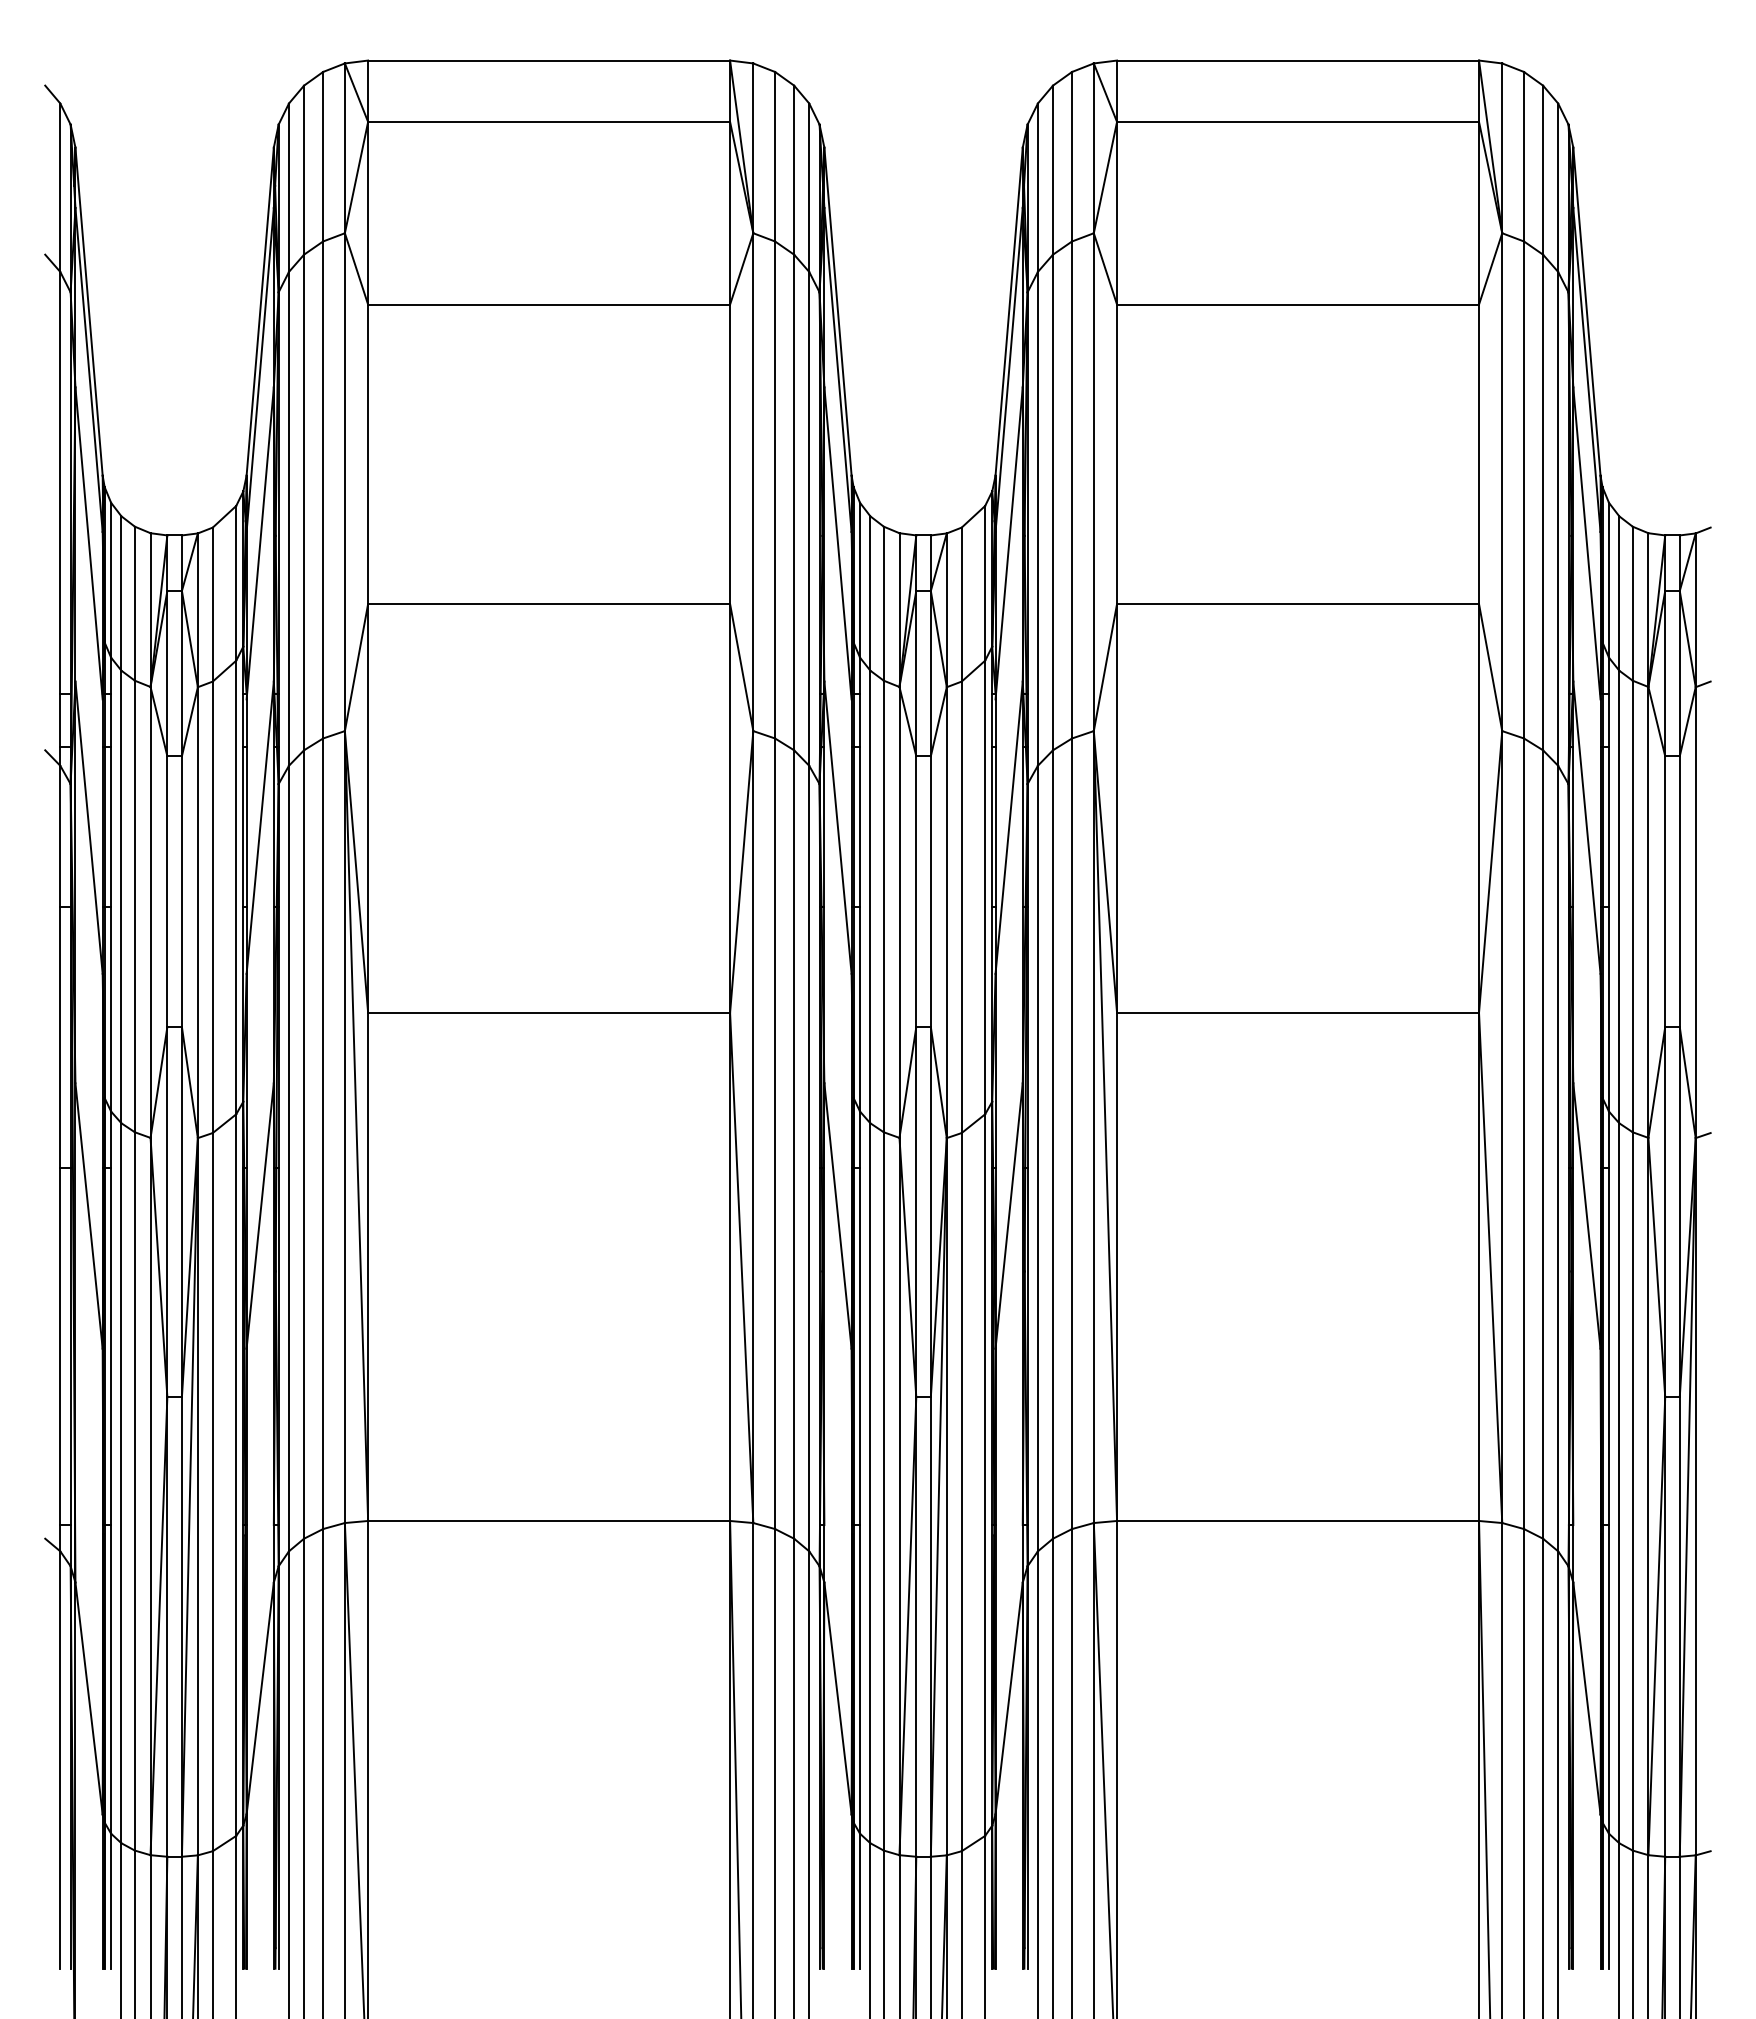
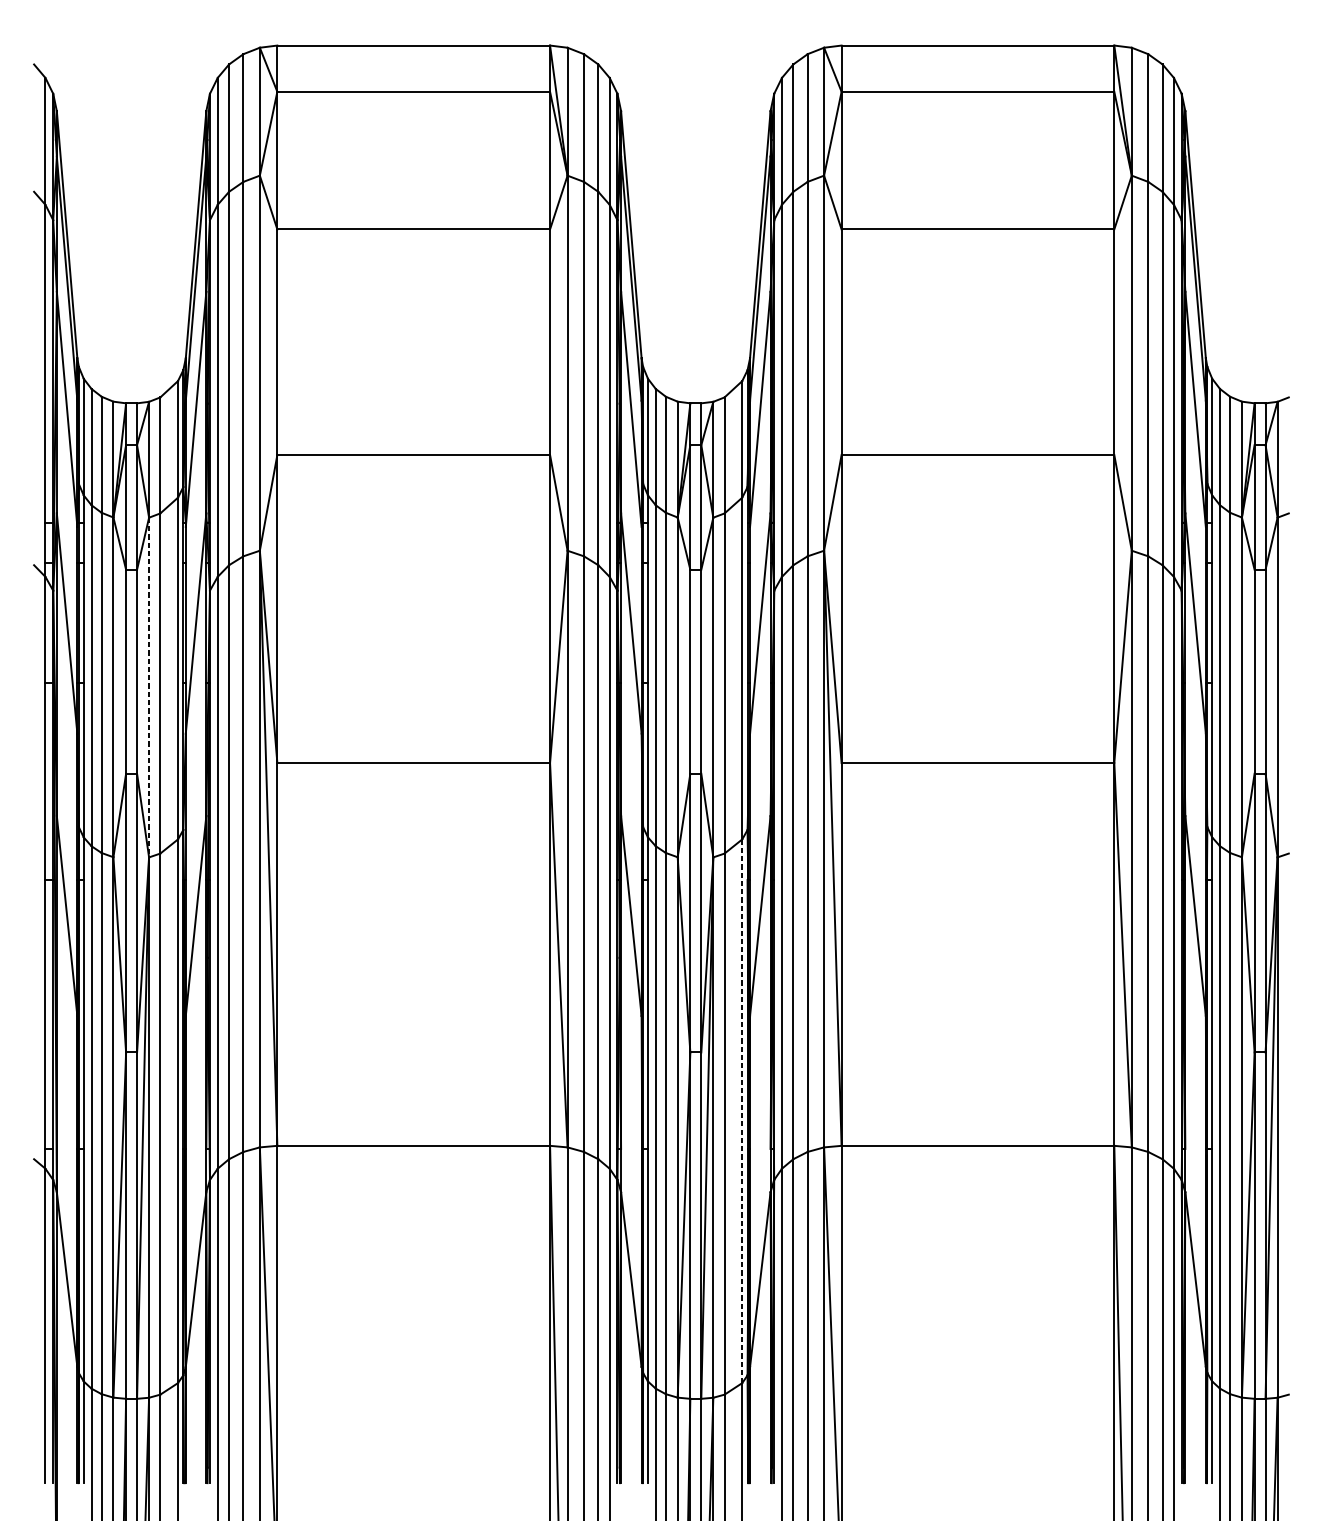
line: (197, 913) -> (148, 688), solid -> dashed
line: (985, 1475) -> (742, 1111), solid -> dashed

